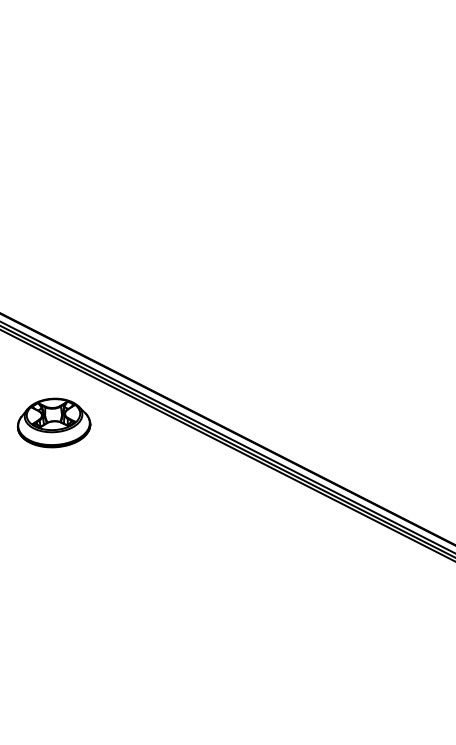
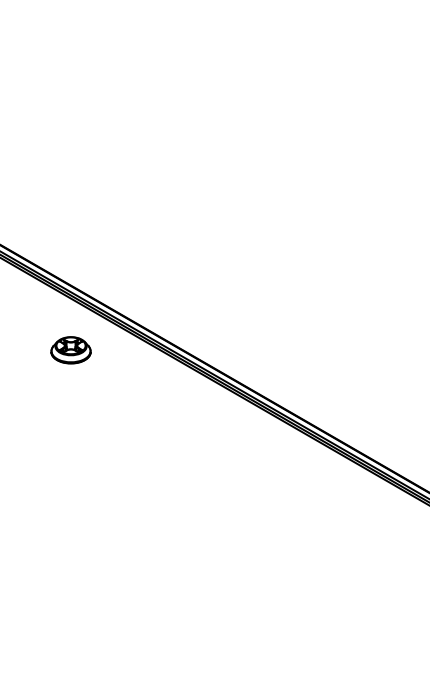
part: (53, 423) -> (70, 350), size x0.71

